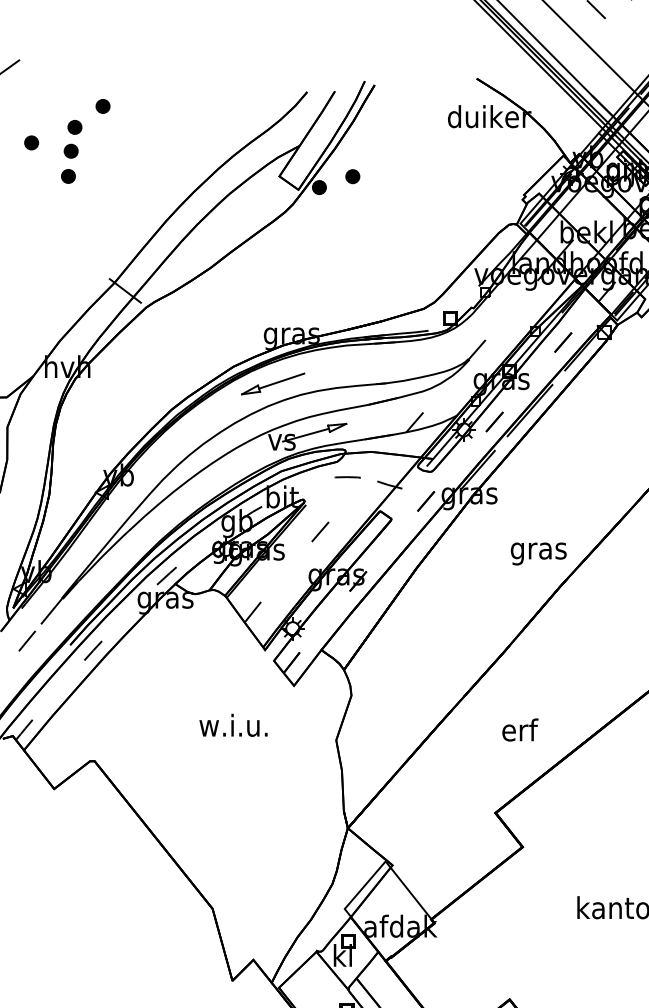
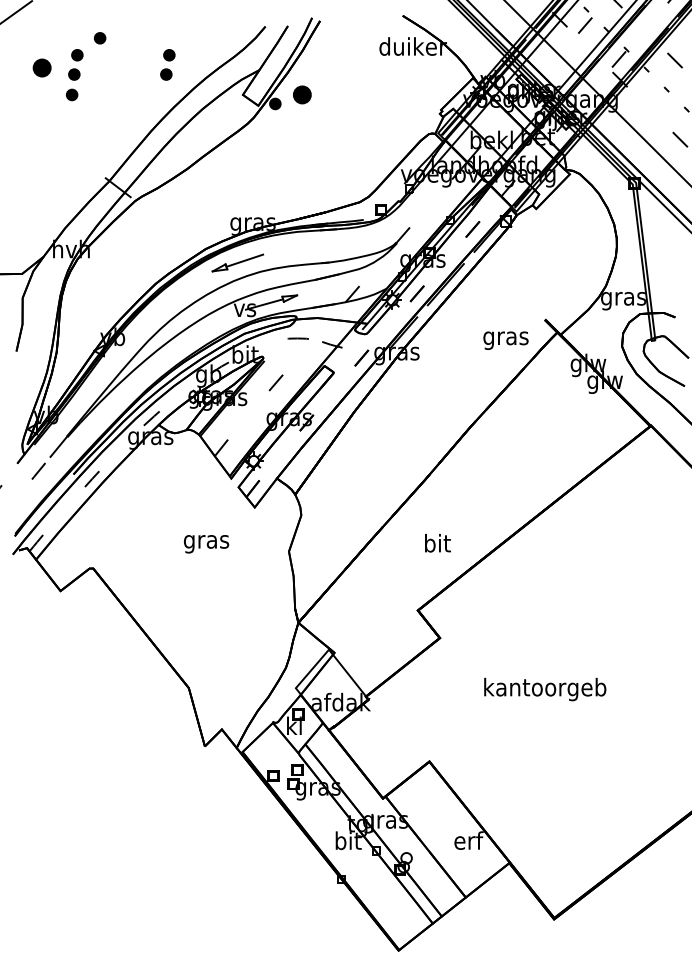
part: (186, 138) -> (167, 64), added
part: (31, 142) -> (42, 67), size x1.6
part: (352, 177) -> (302, 95), size x1.6
text: (538, 553) -> (505, 340), moved
text: (233, 727) -> (205, 541), w.i.u. -> gras
text: (519, 729) -> (437, 542), erf -> bit

